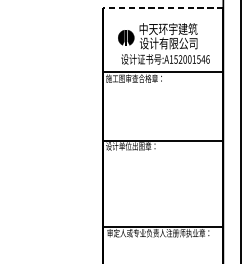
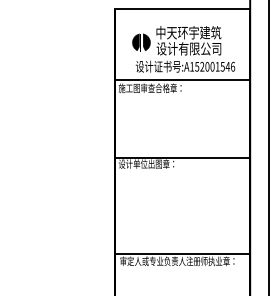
line: (162, 8) -> (182, 9), dashed -> solid

